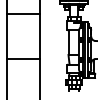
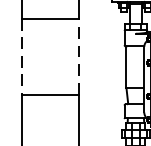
line: (40, 35) -> (79, 55), solid -> dashed
line: (6, 36) -> (21, 56), solid -> dashed

